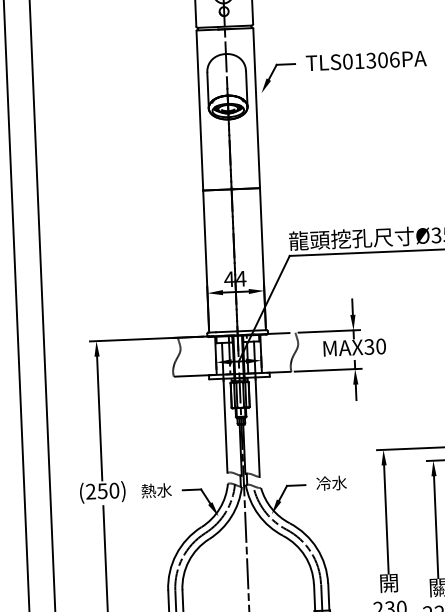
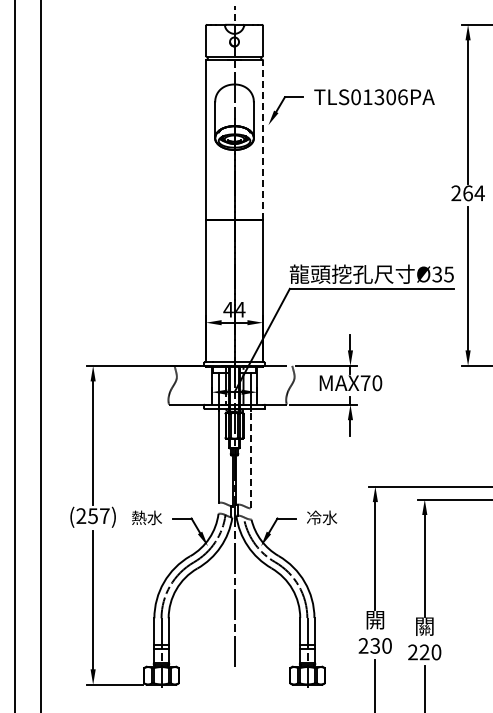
line: (256, 108) -> (262, 140), solid -> dashed
text: (369, 347) -> (365, 383), MAX30 -> MAX70
line: (257, 427) -> (250, 458), solid -> dashed
text: (114, 491) -> (104, 516), (250) -> (257)

